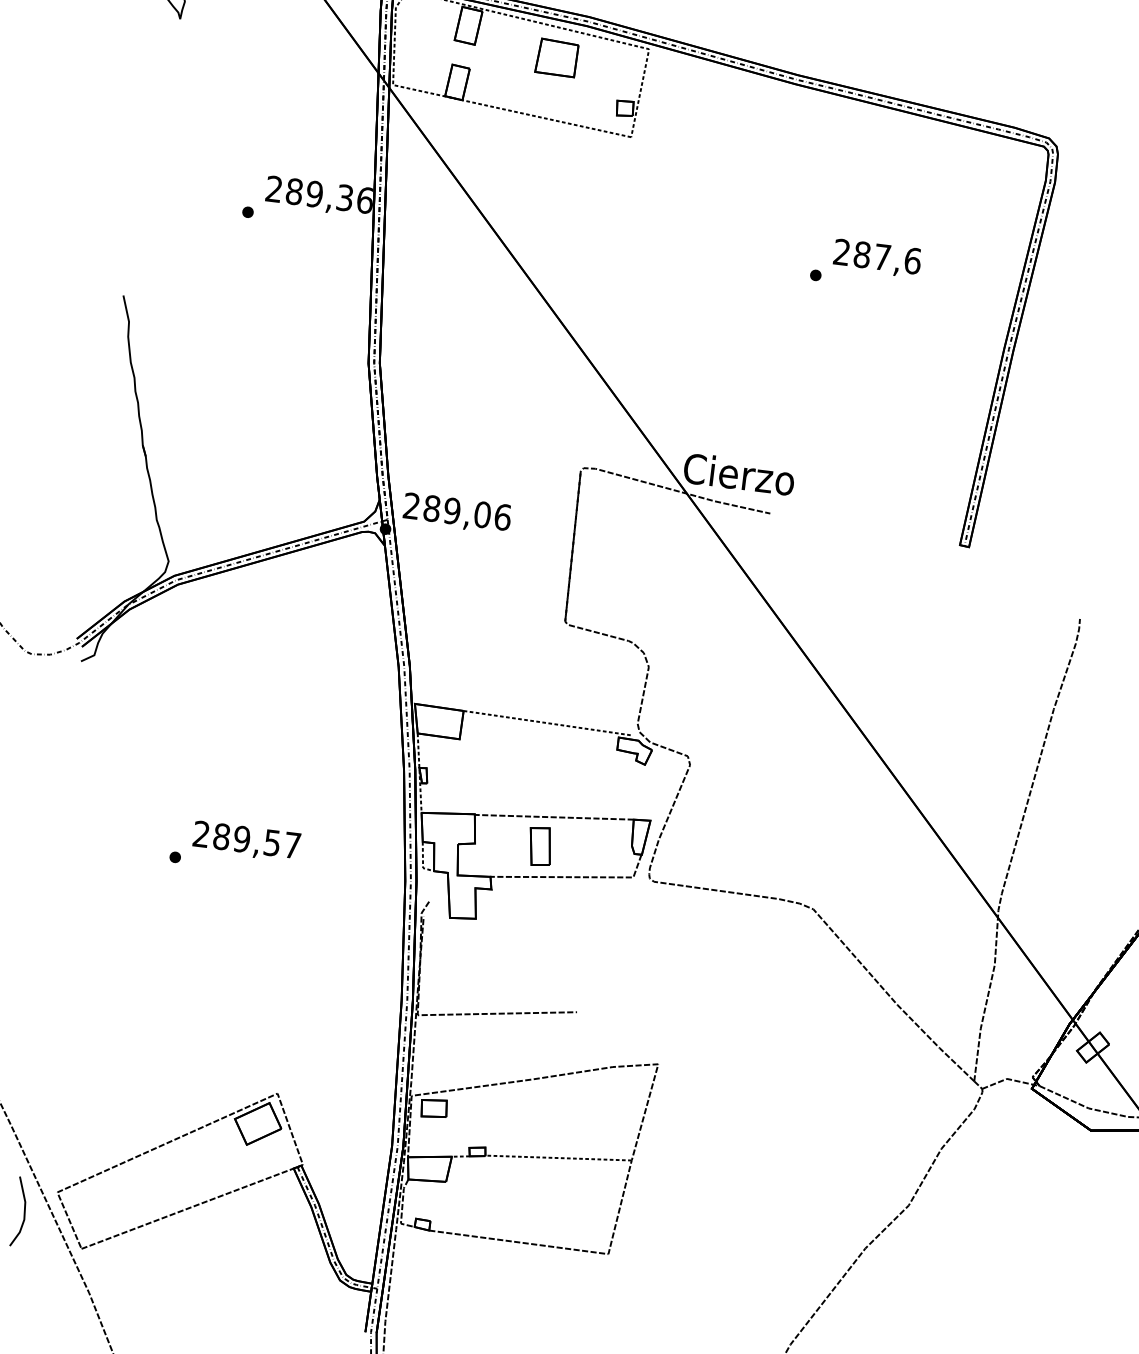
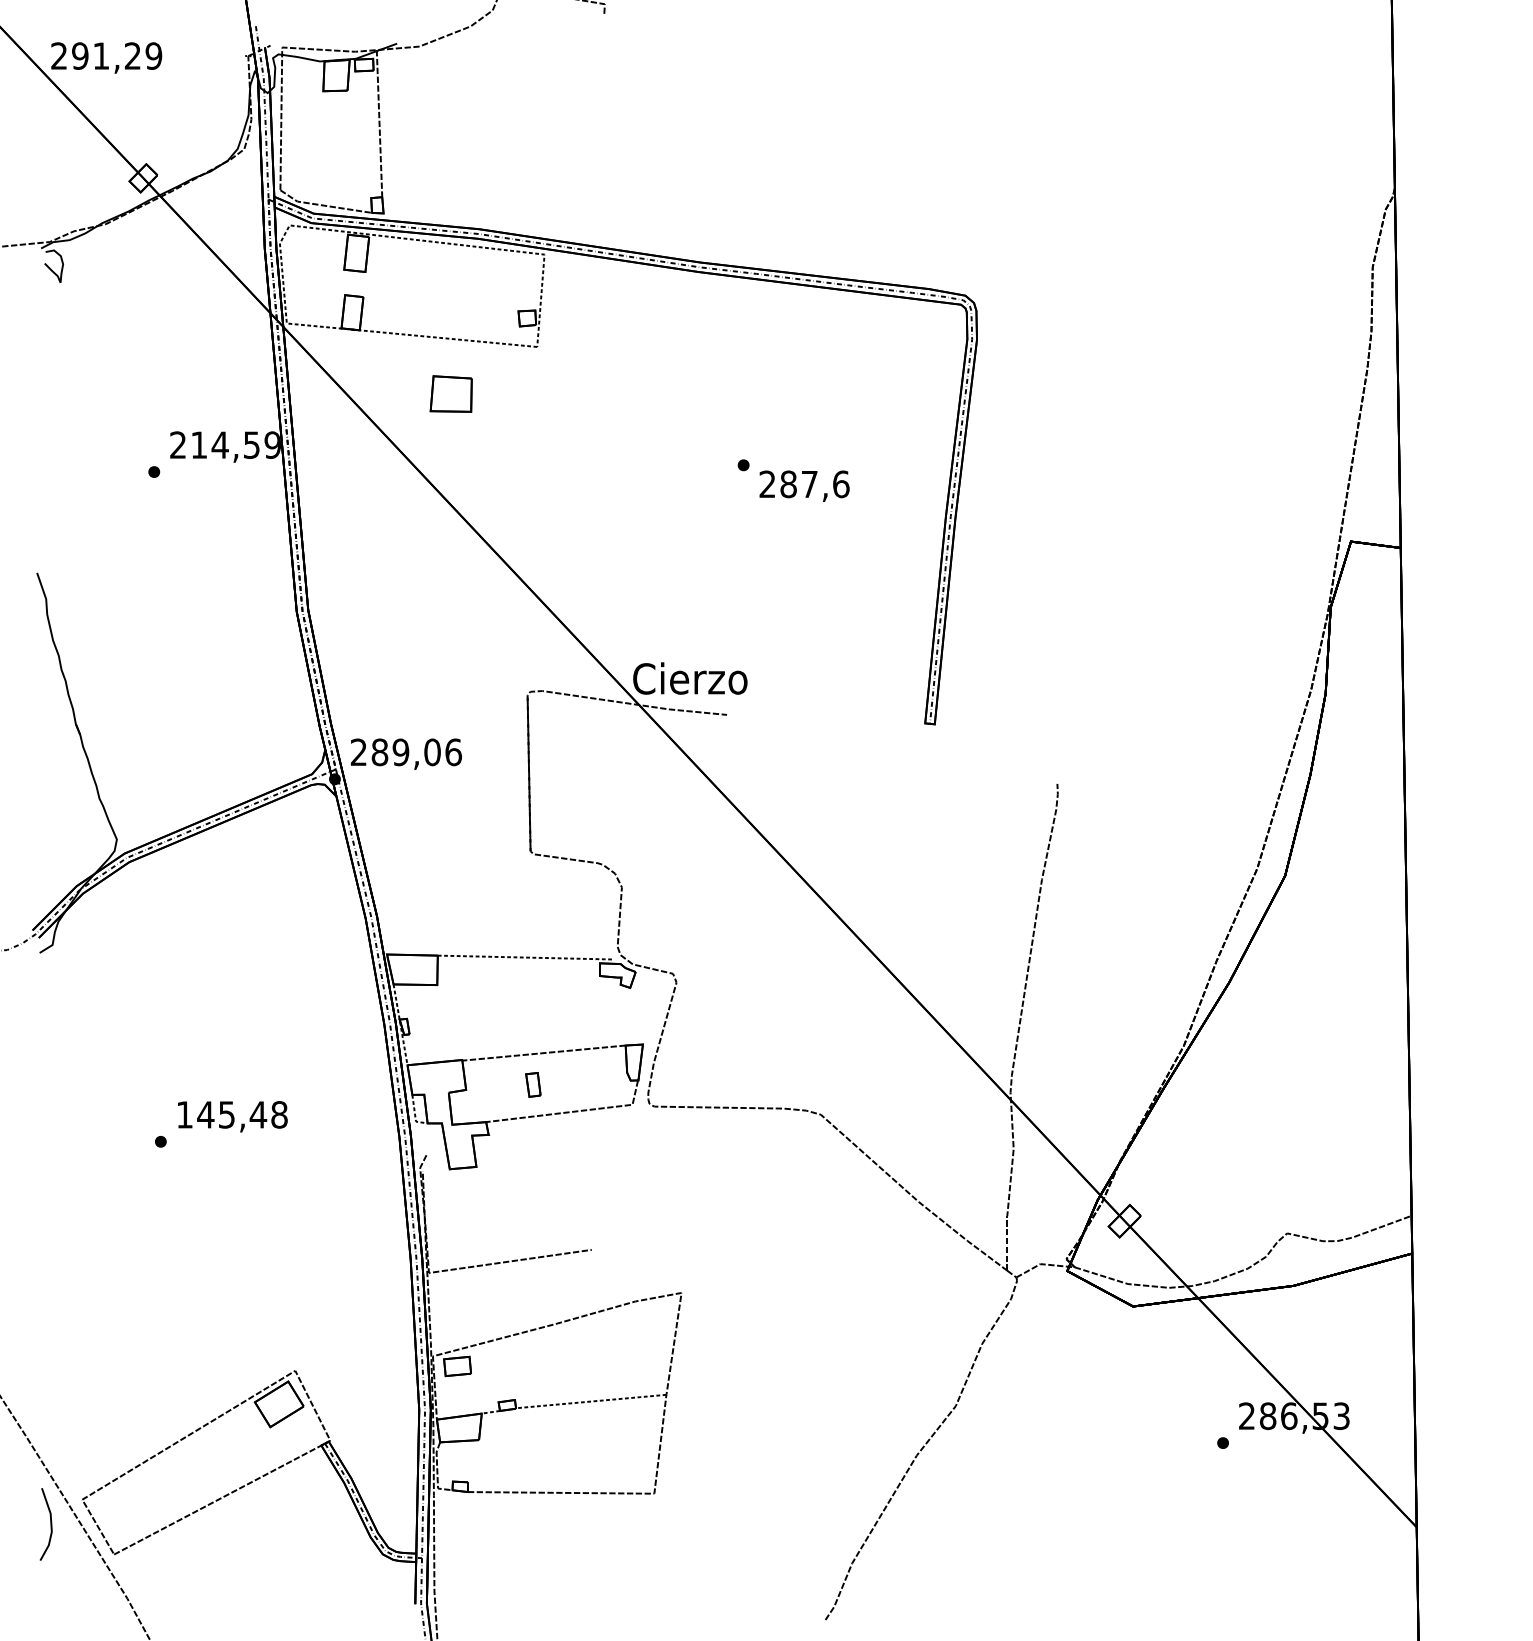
part: (556, 57) -> (450, 393), moved
text: (329, 195) -> (235, 444), 289,36 -> 214,59
text: (877, 257) -> (804, 485), moved
text: (246, 839) -> (231, 1114), 289,57 -> 145,48
part: (540, 846) -> (533, 1084), size x0.6

